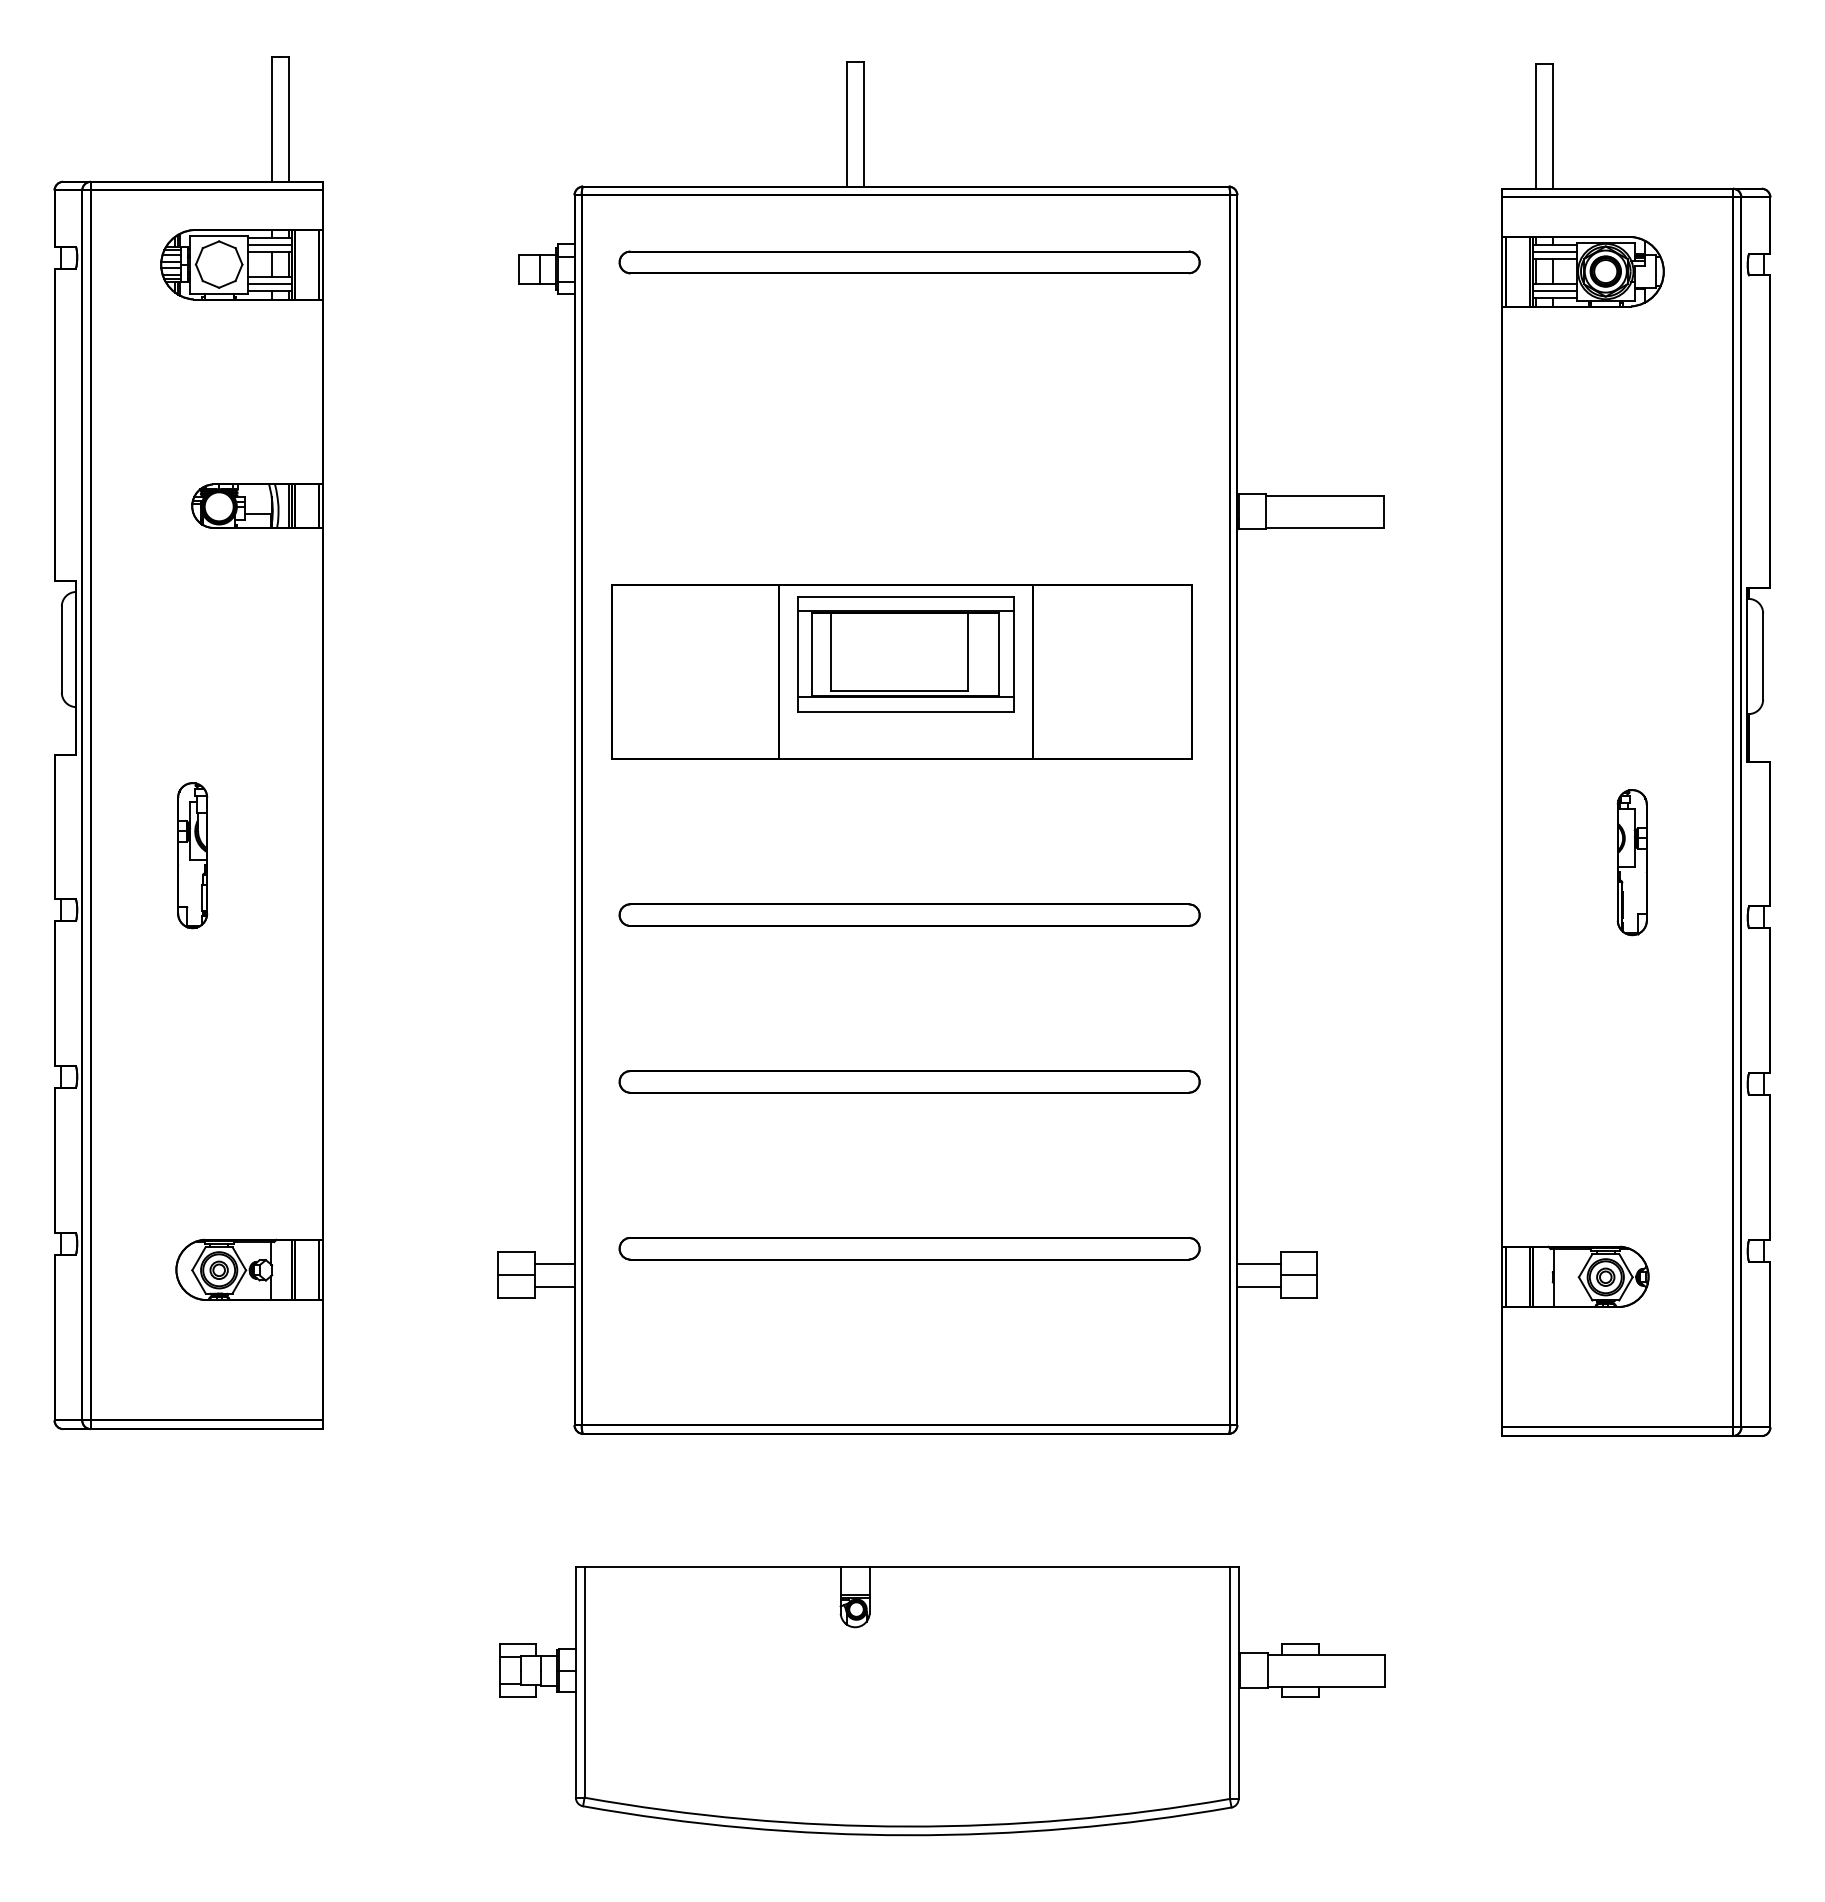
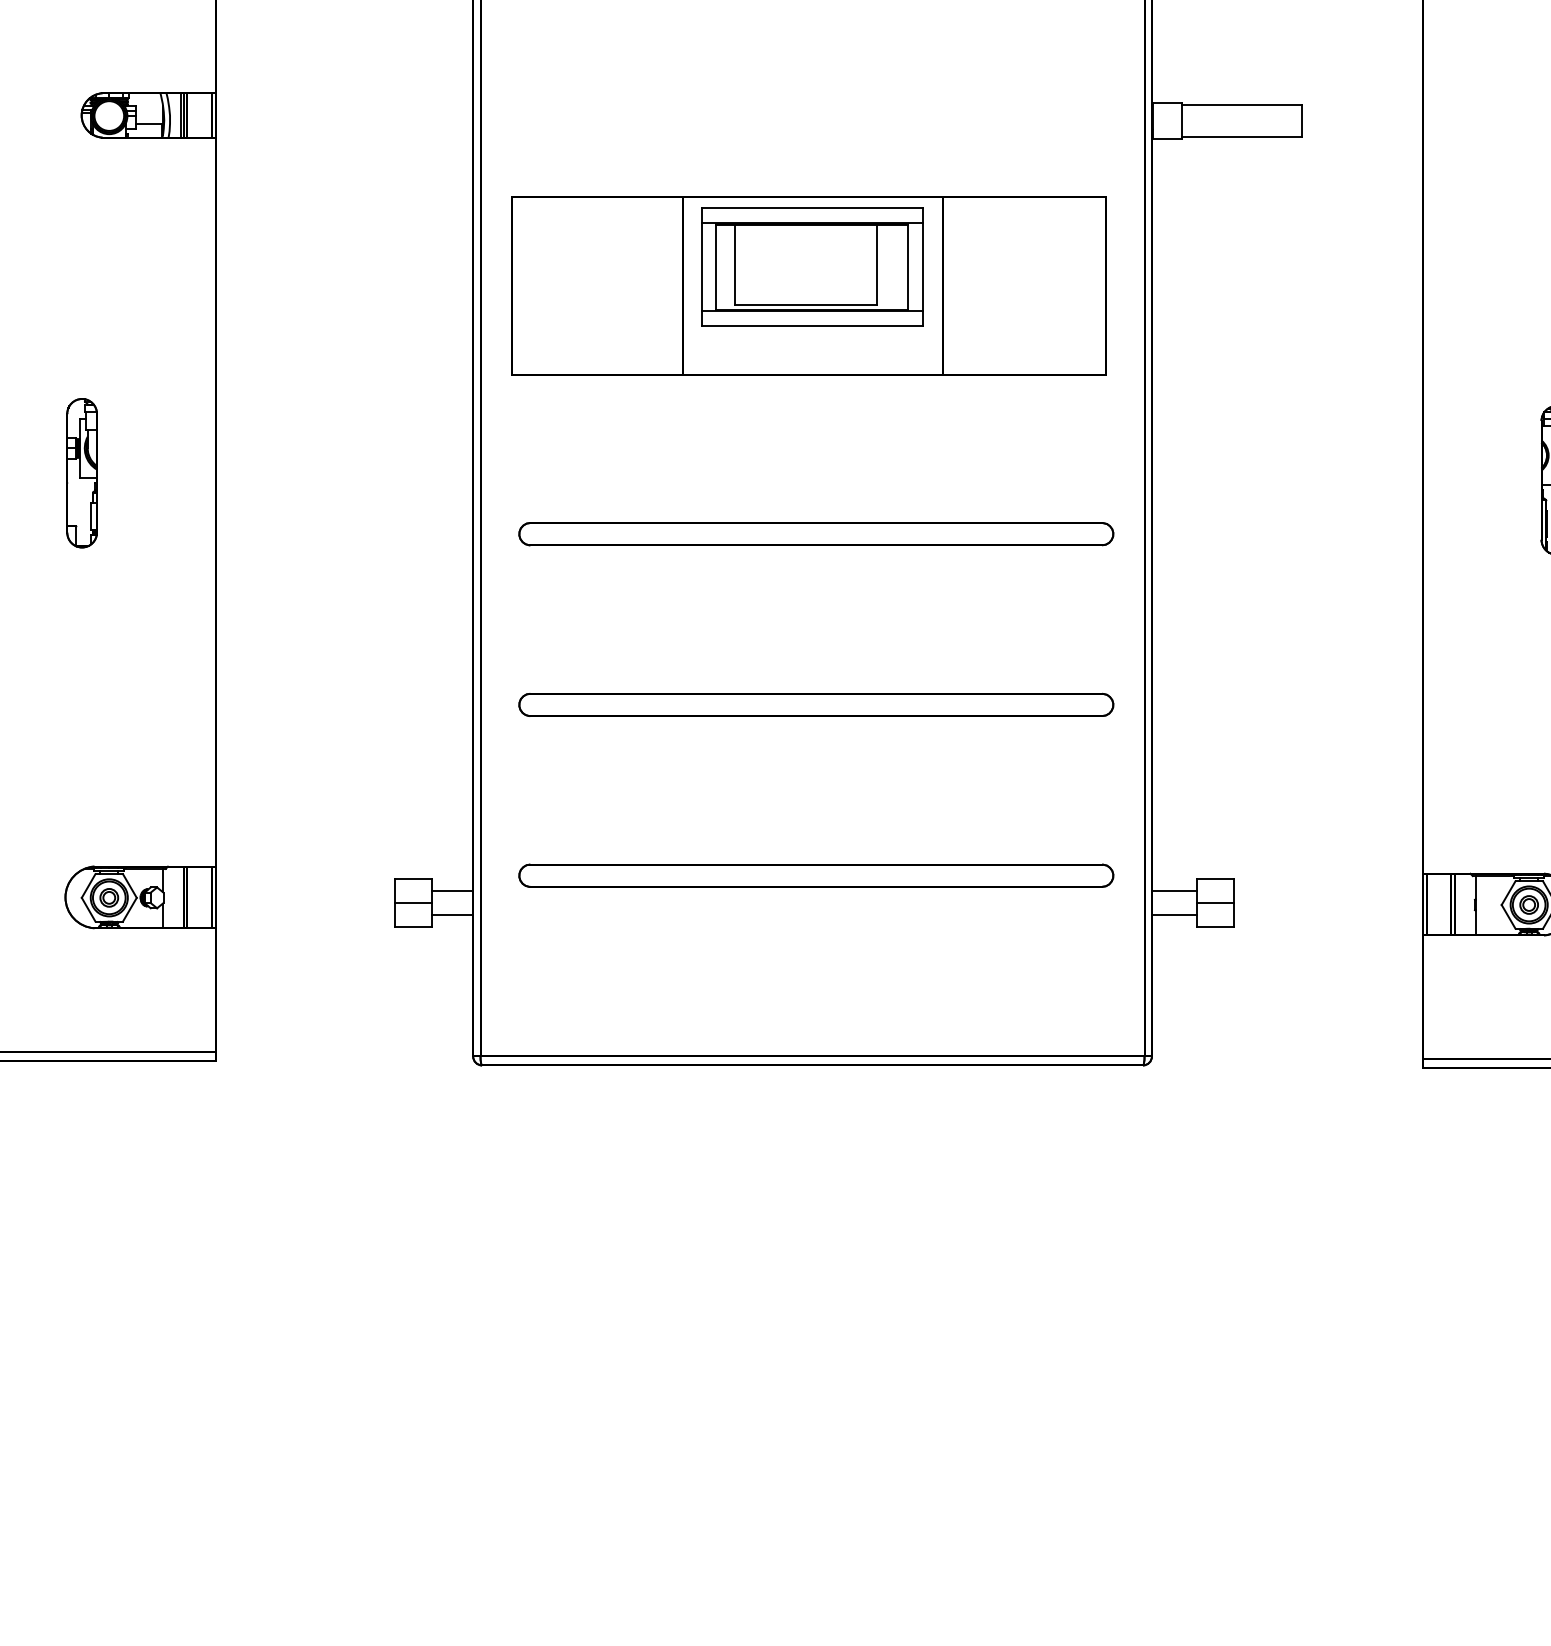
part: (942, 1701) -> (849, 1339), removed

